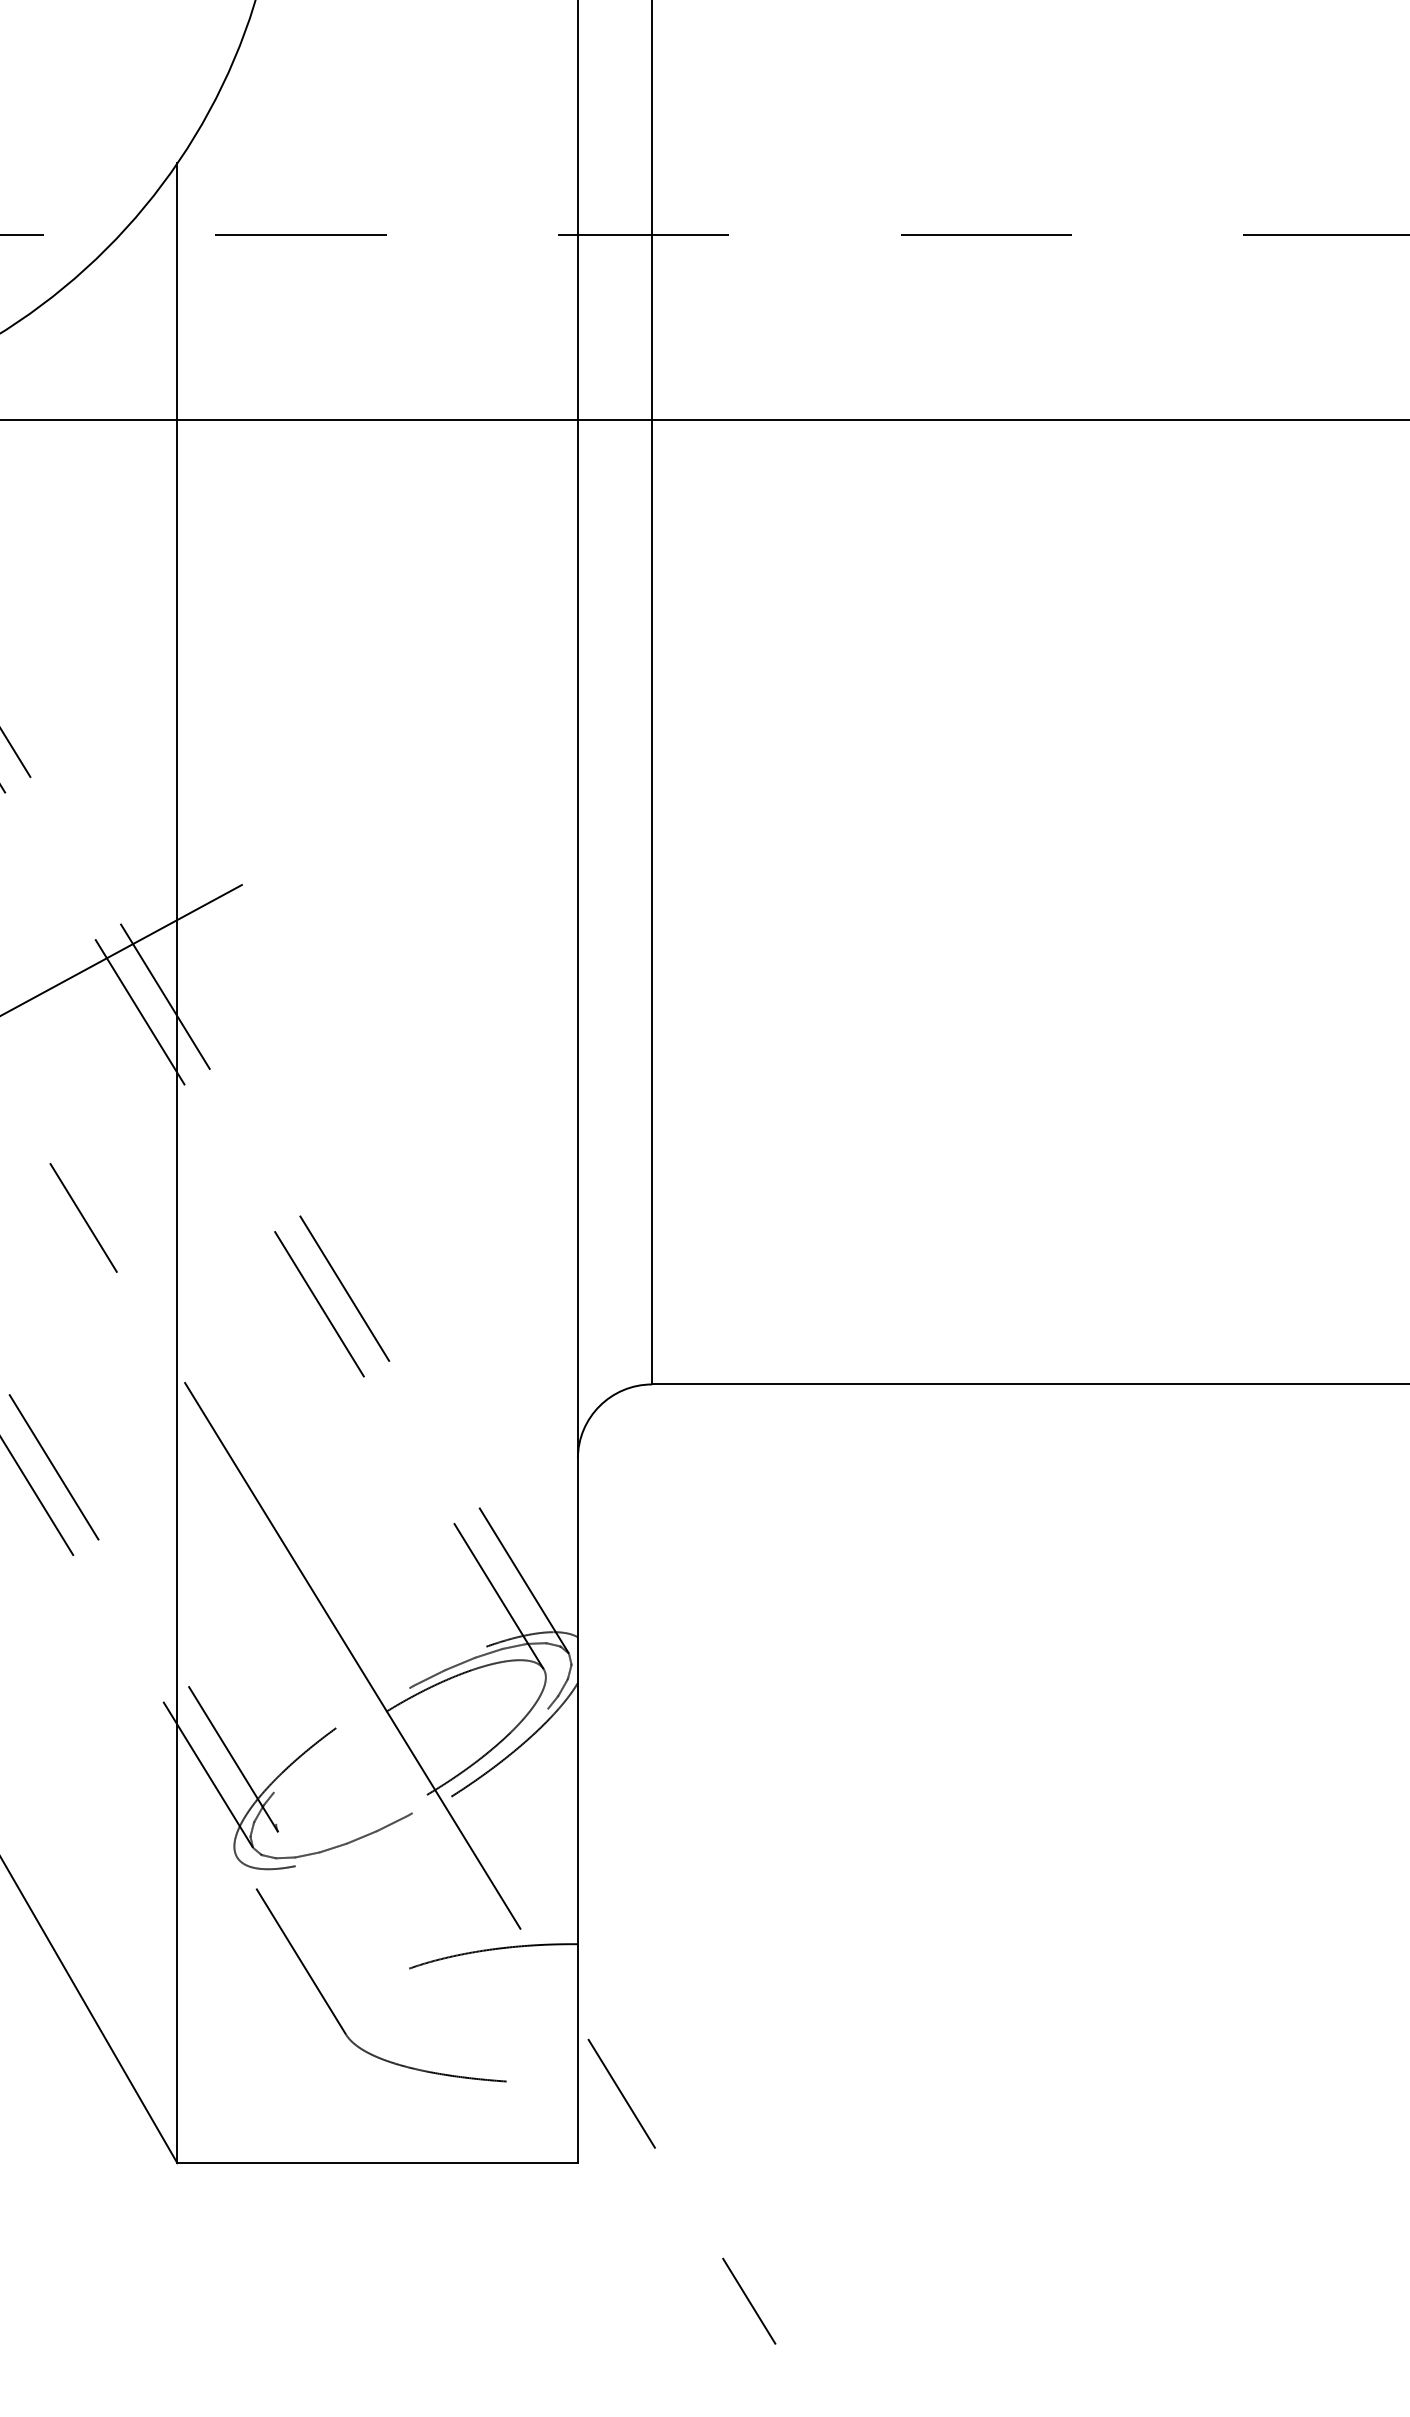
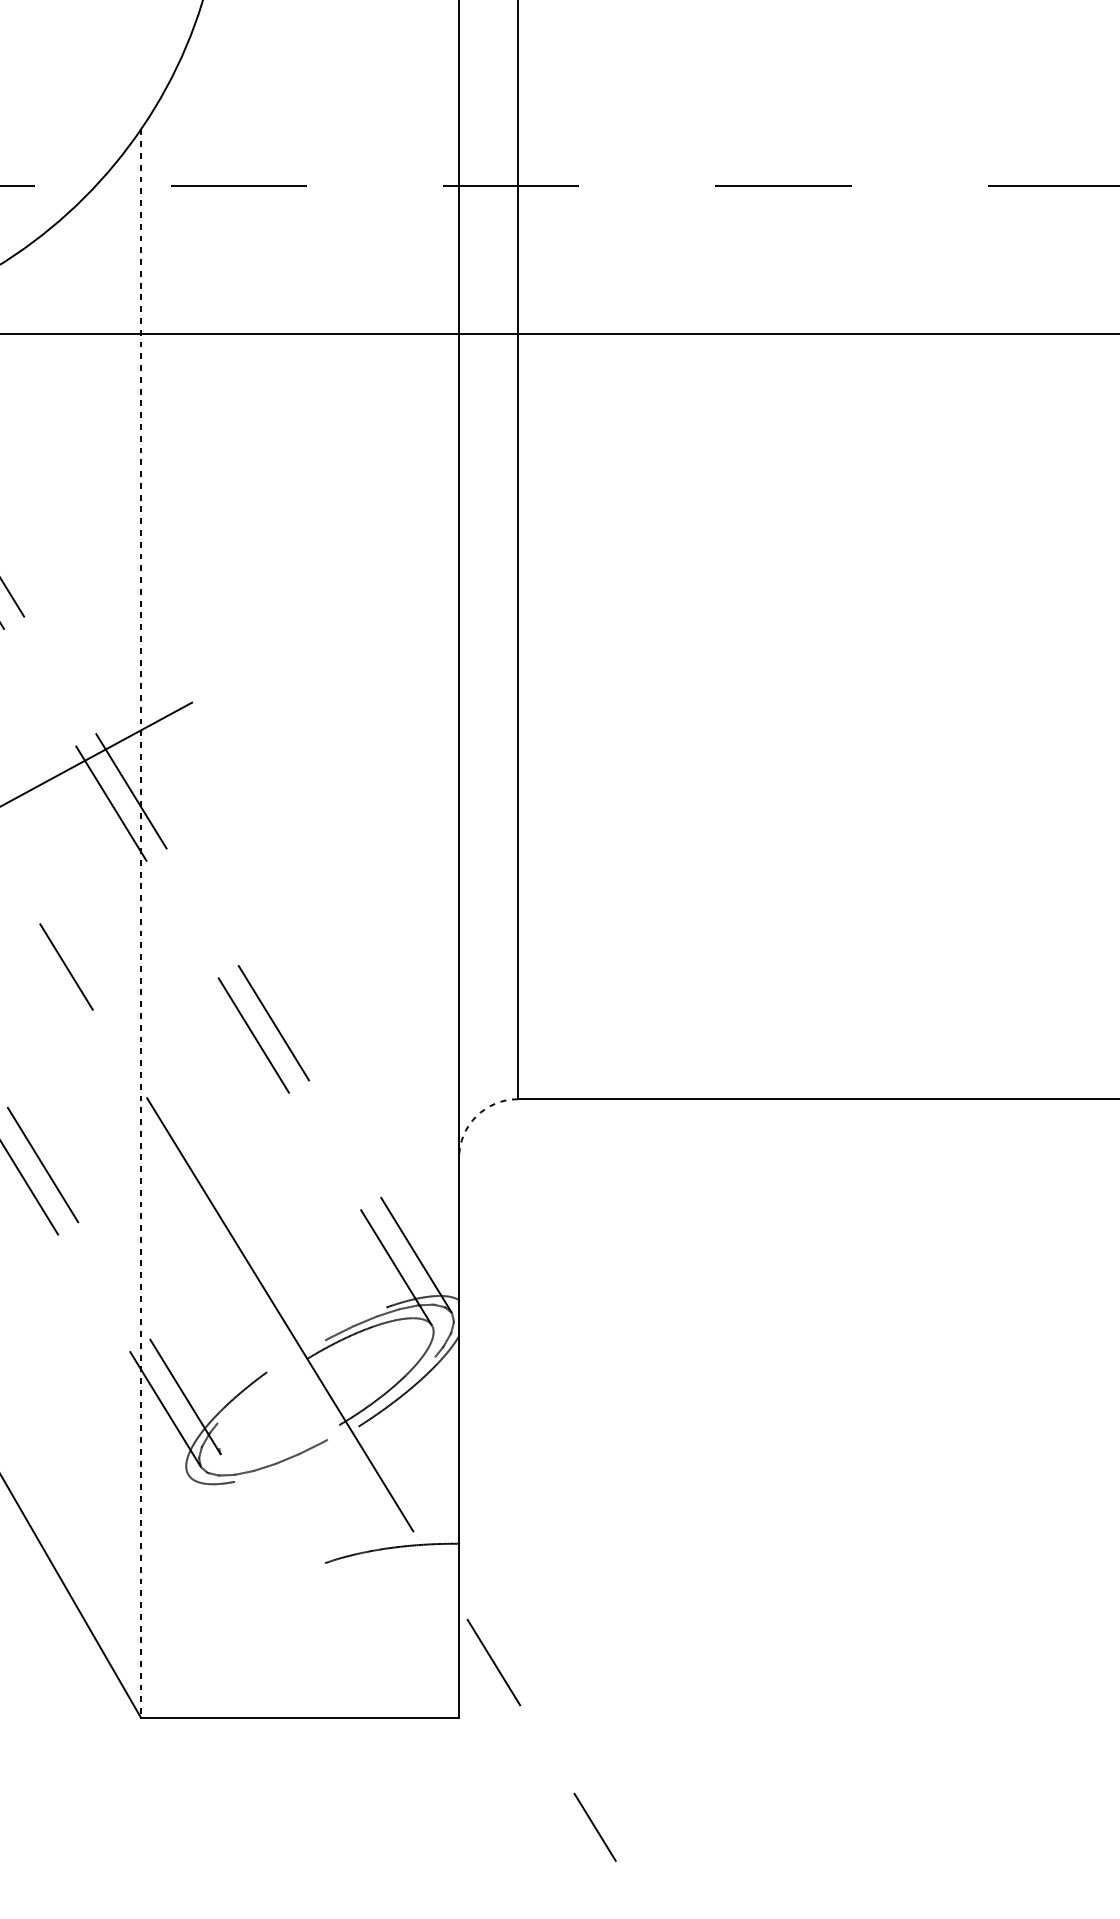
line: (177, 1163) -> (141, 923), solid -> dashed
arc: (599, 1406) -> (476, 1116), solid -> dashed
part: (334, 2013) -> (265, 1598), removed

